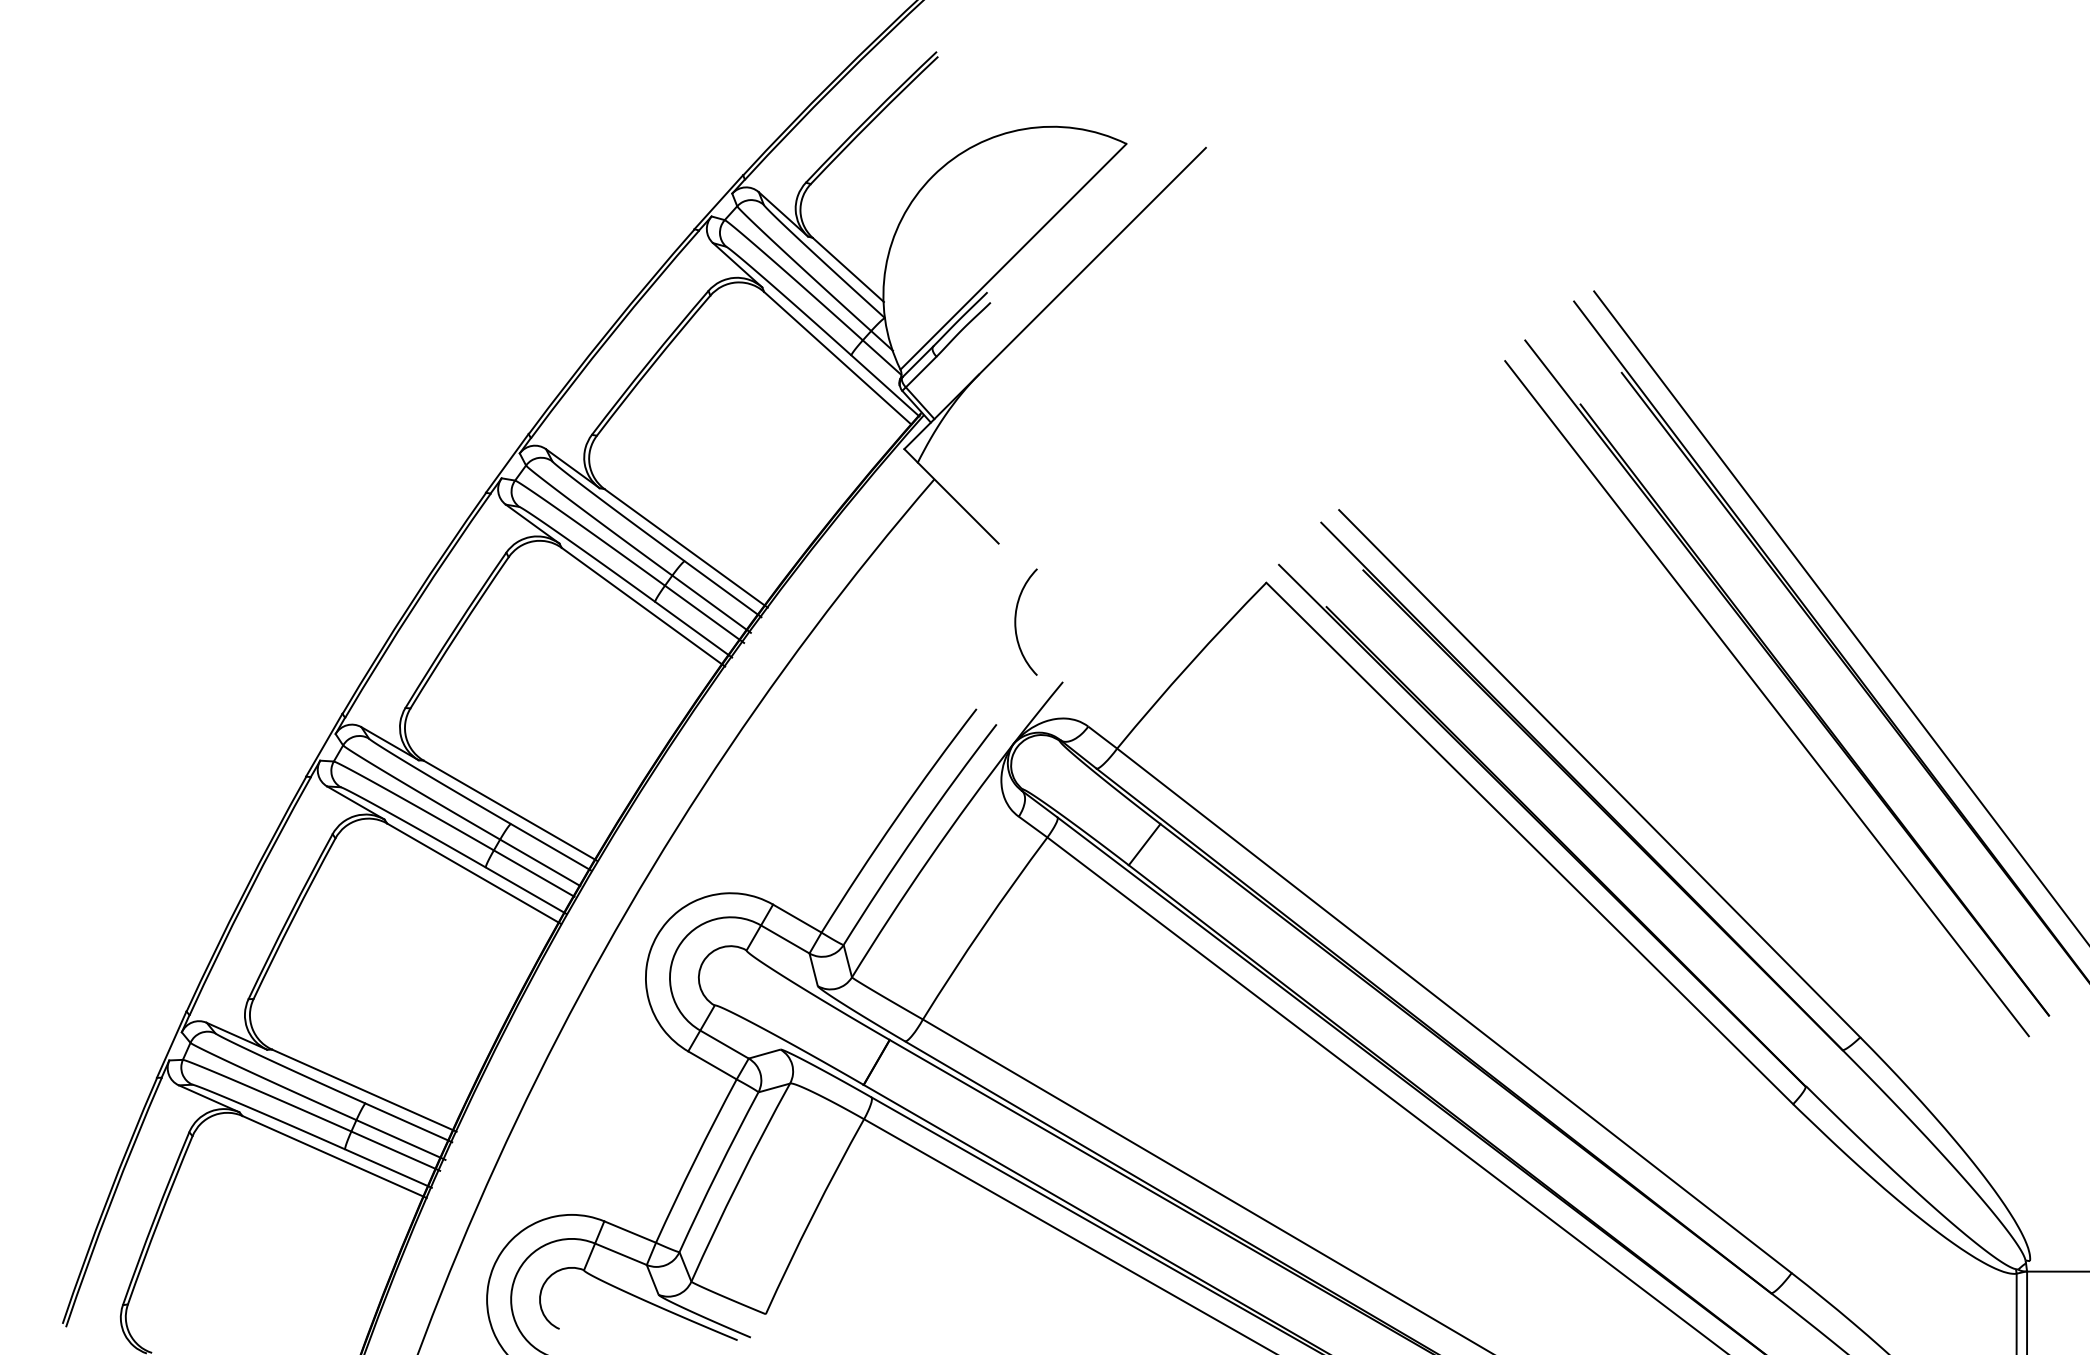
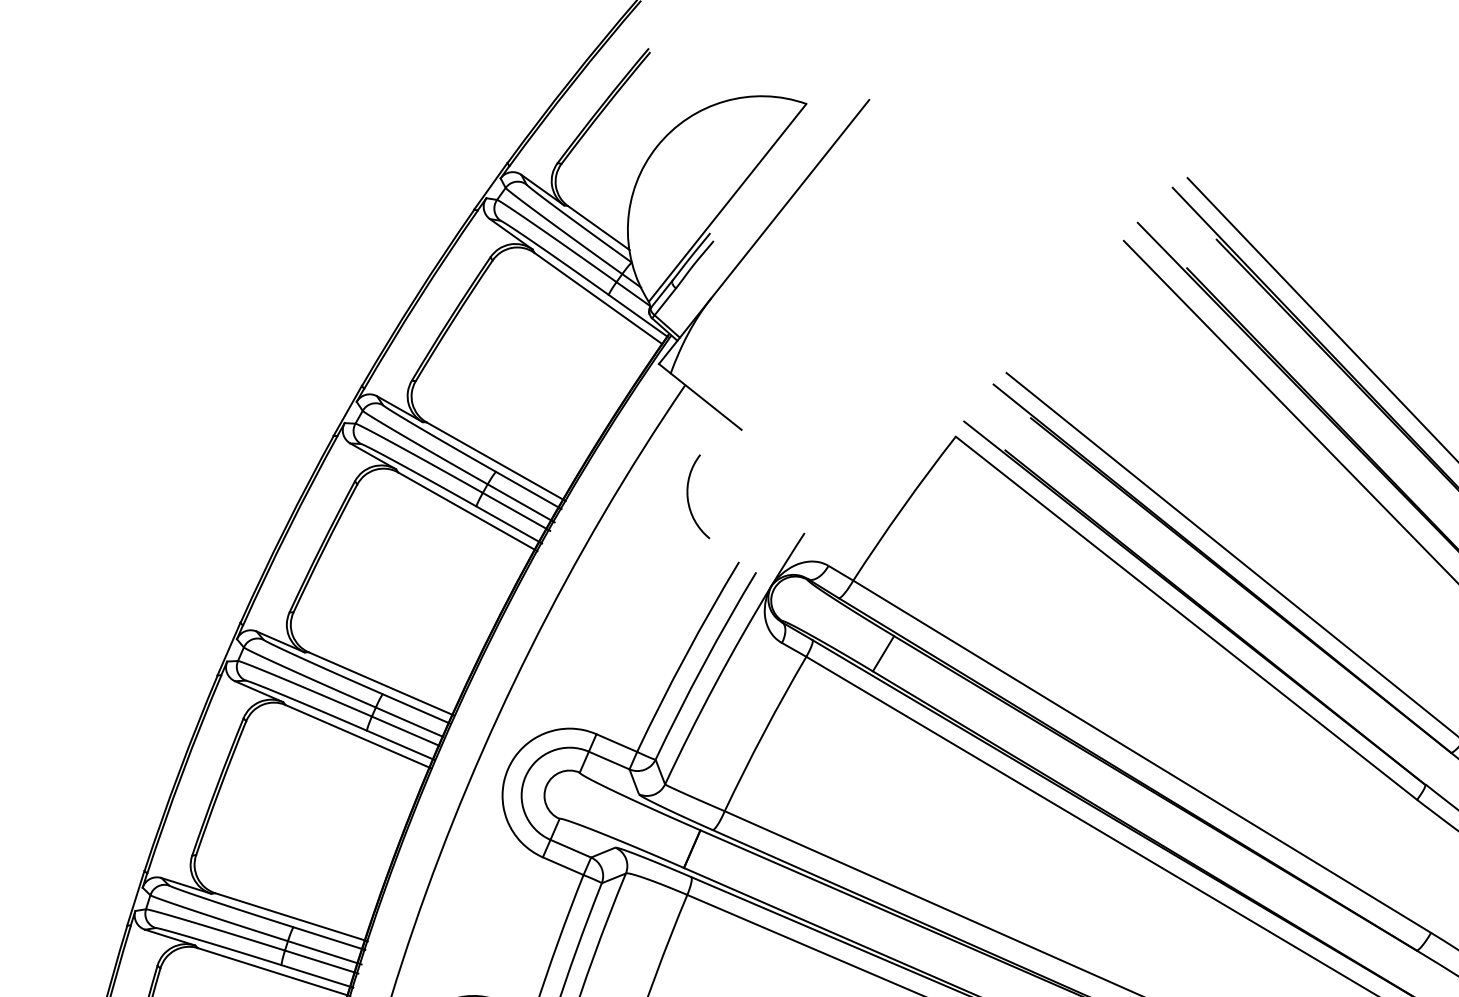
arc: (1016, 621) -> (688, 498), moved

